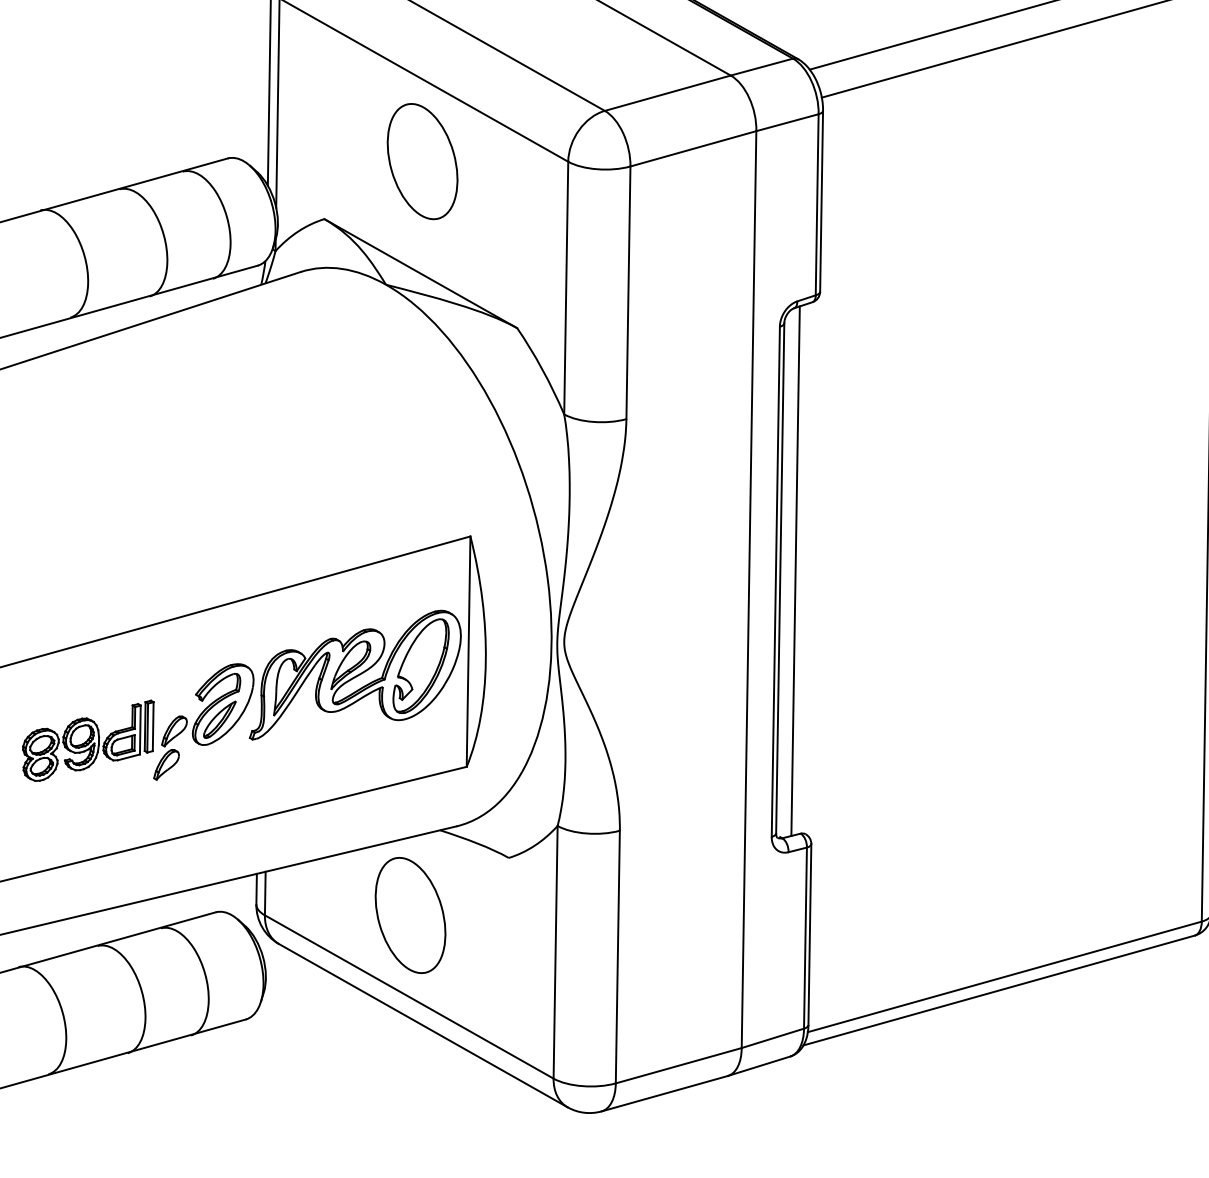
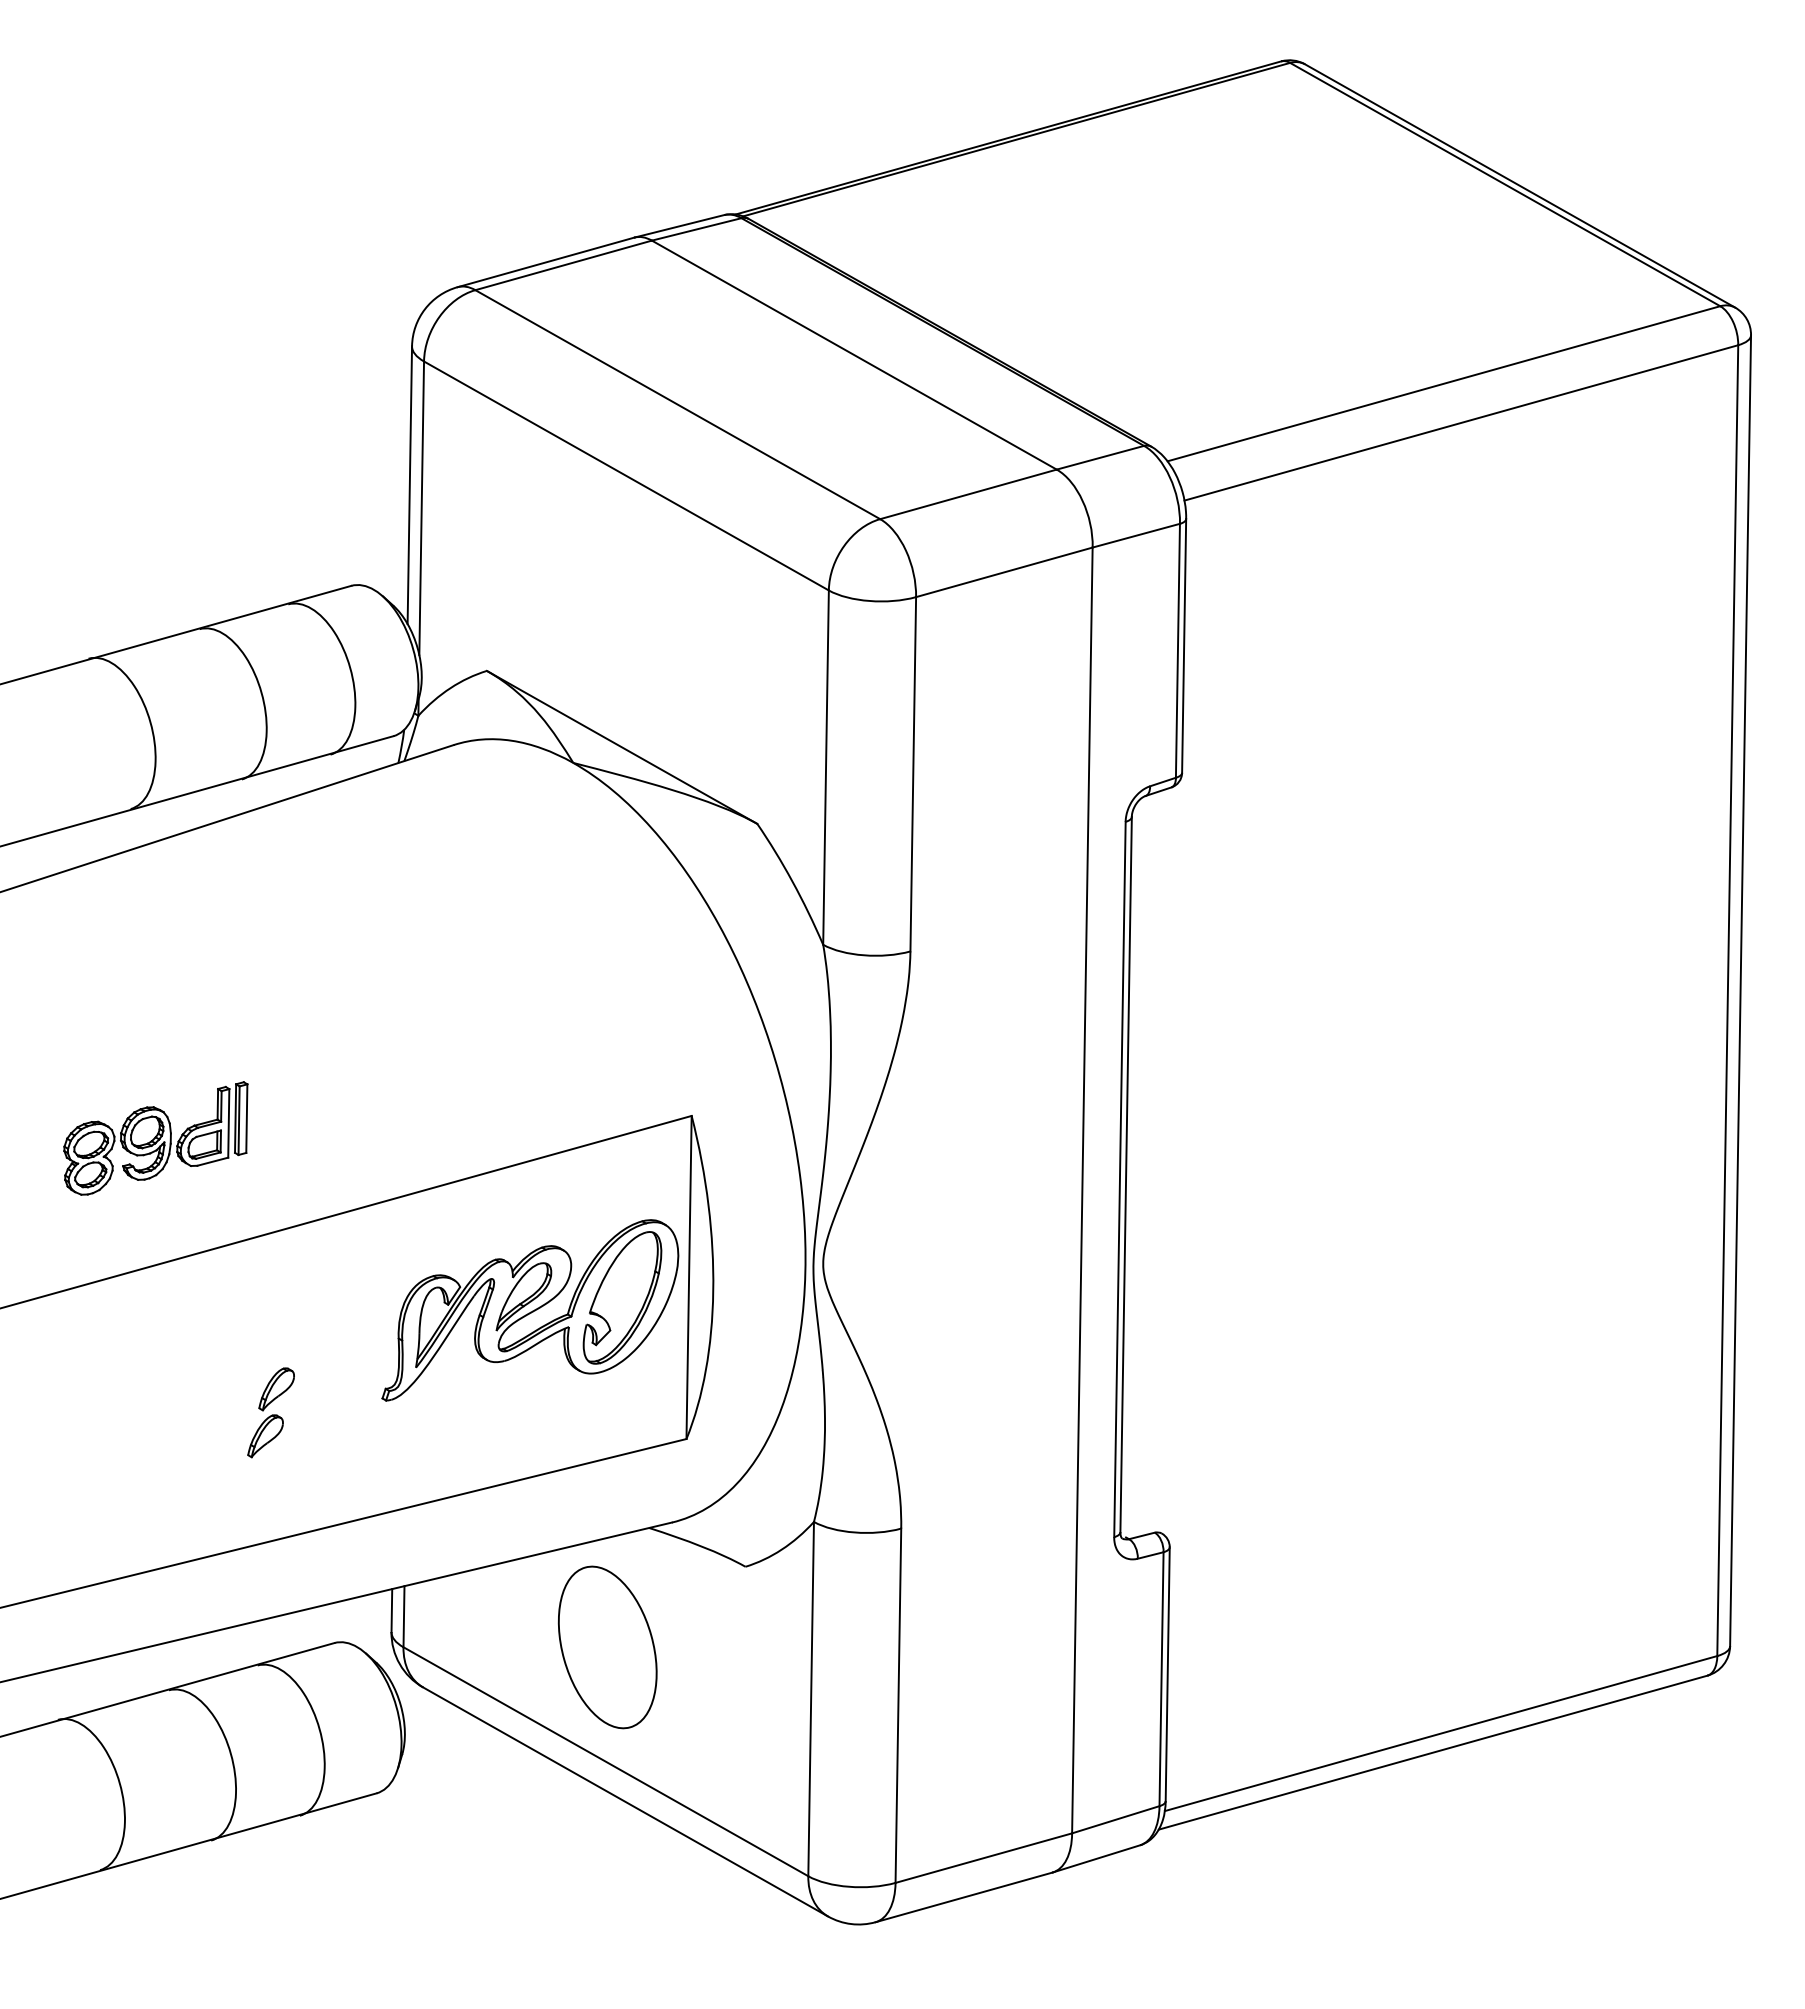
part: (422, 161) -> (624, 589), removed
line: (795, 571) -> (1147, 1164), removed
part: (222, 704) -> (344, 1351), removed
part: (88, 740) -> (155, 1138), moved

